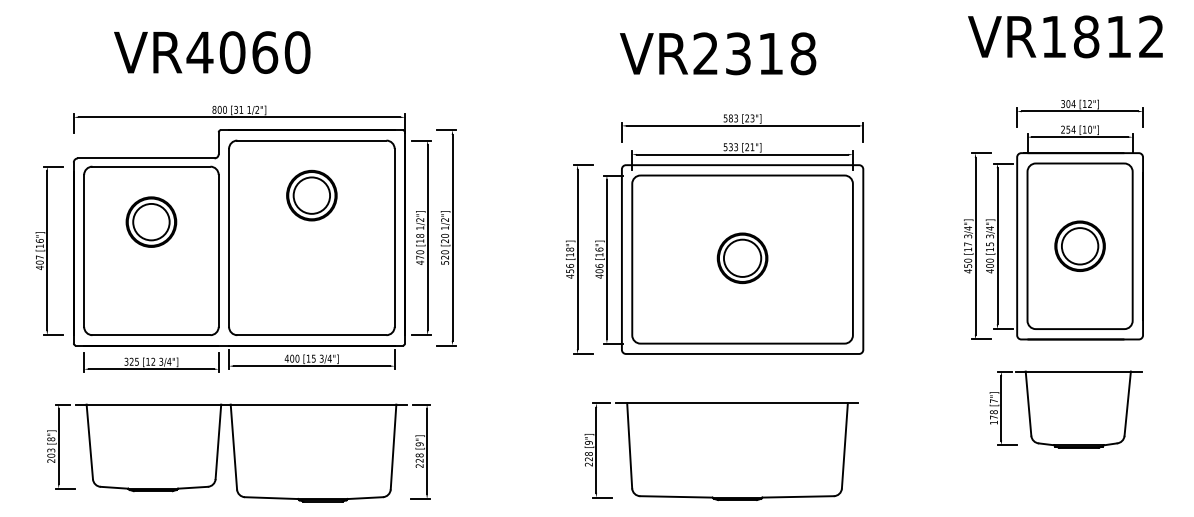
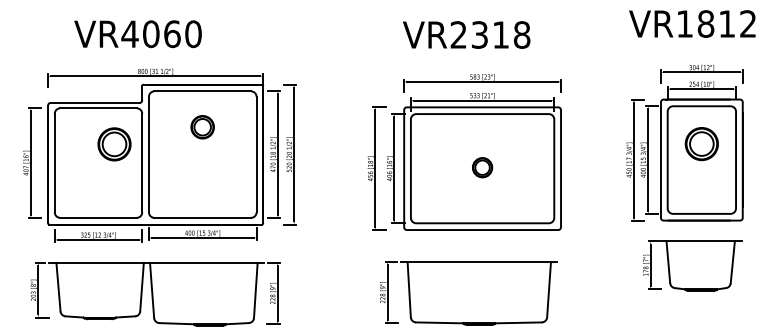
part: (311, 196) -> (202, 127), size x0.7
part: (151, 222) -> (114, 144), moved
part: (1079, 246) -> (701, 144), moved
part: (742, 257) -> (482, 167), size x0.6

